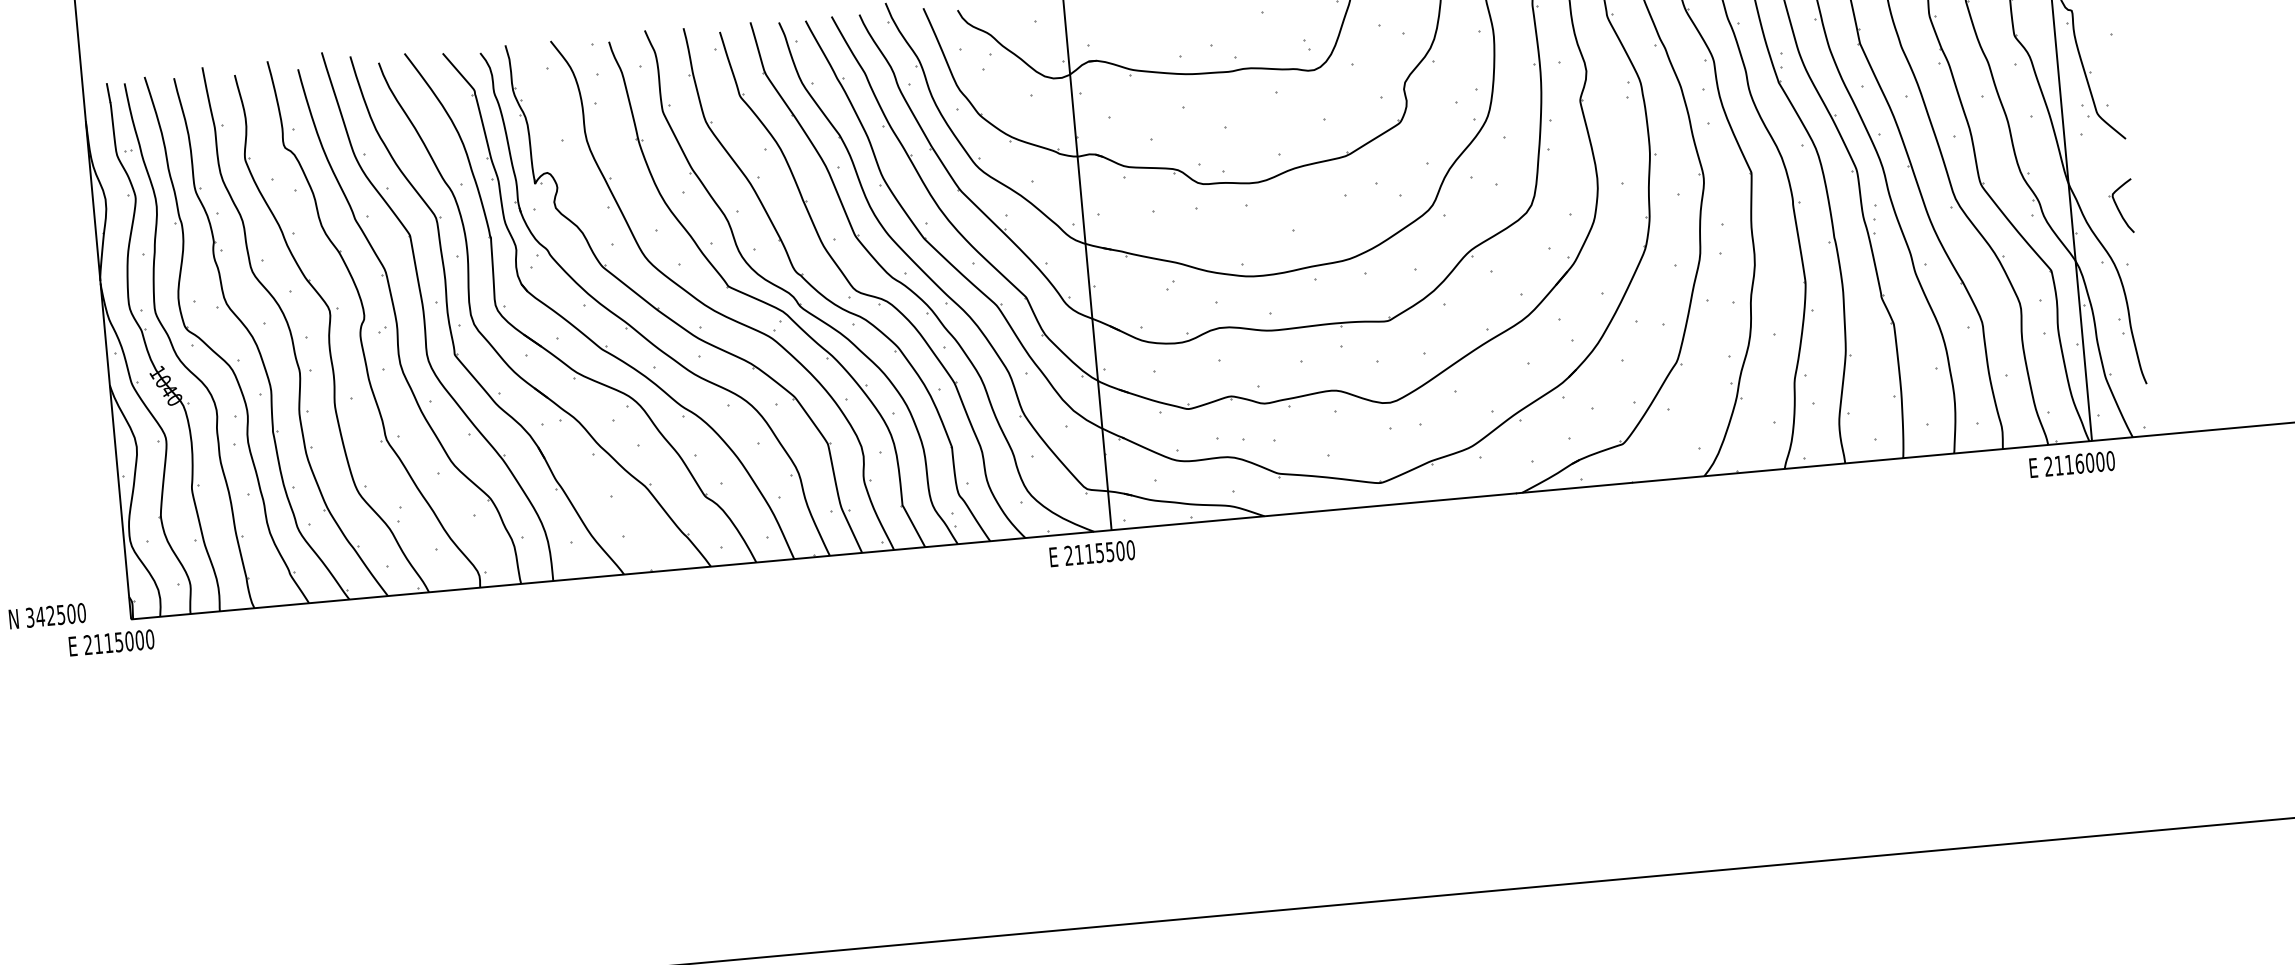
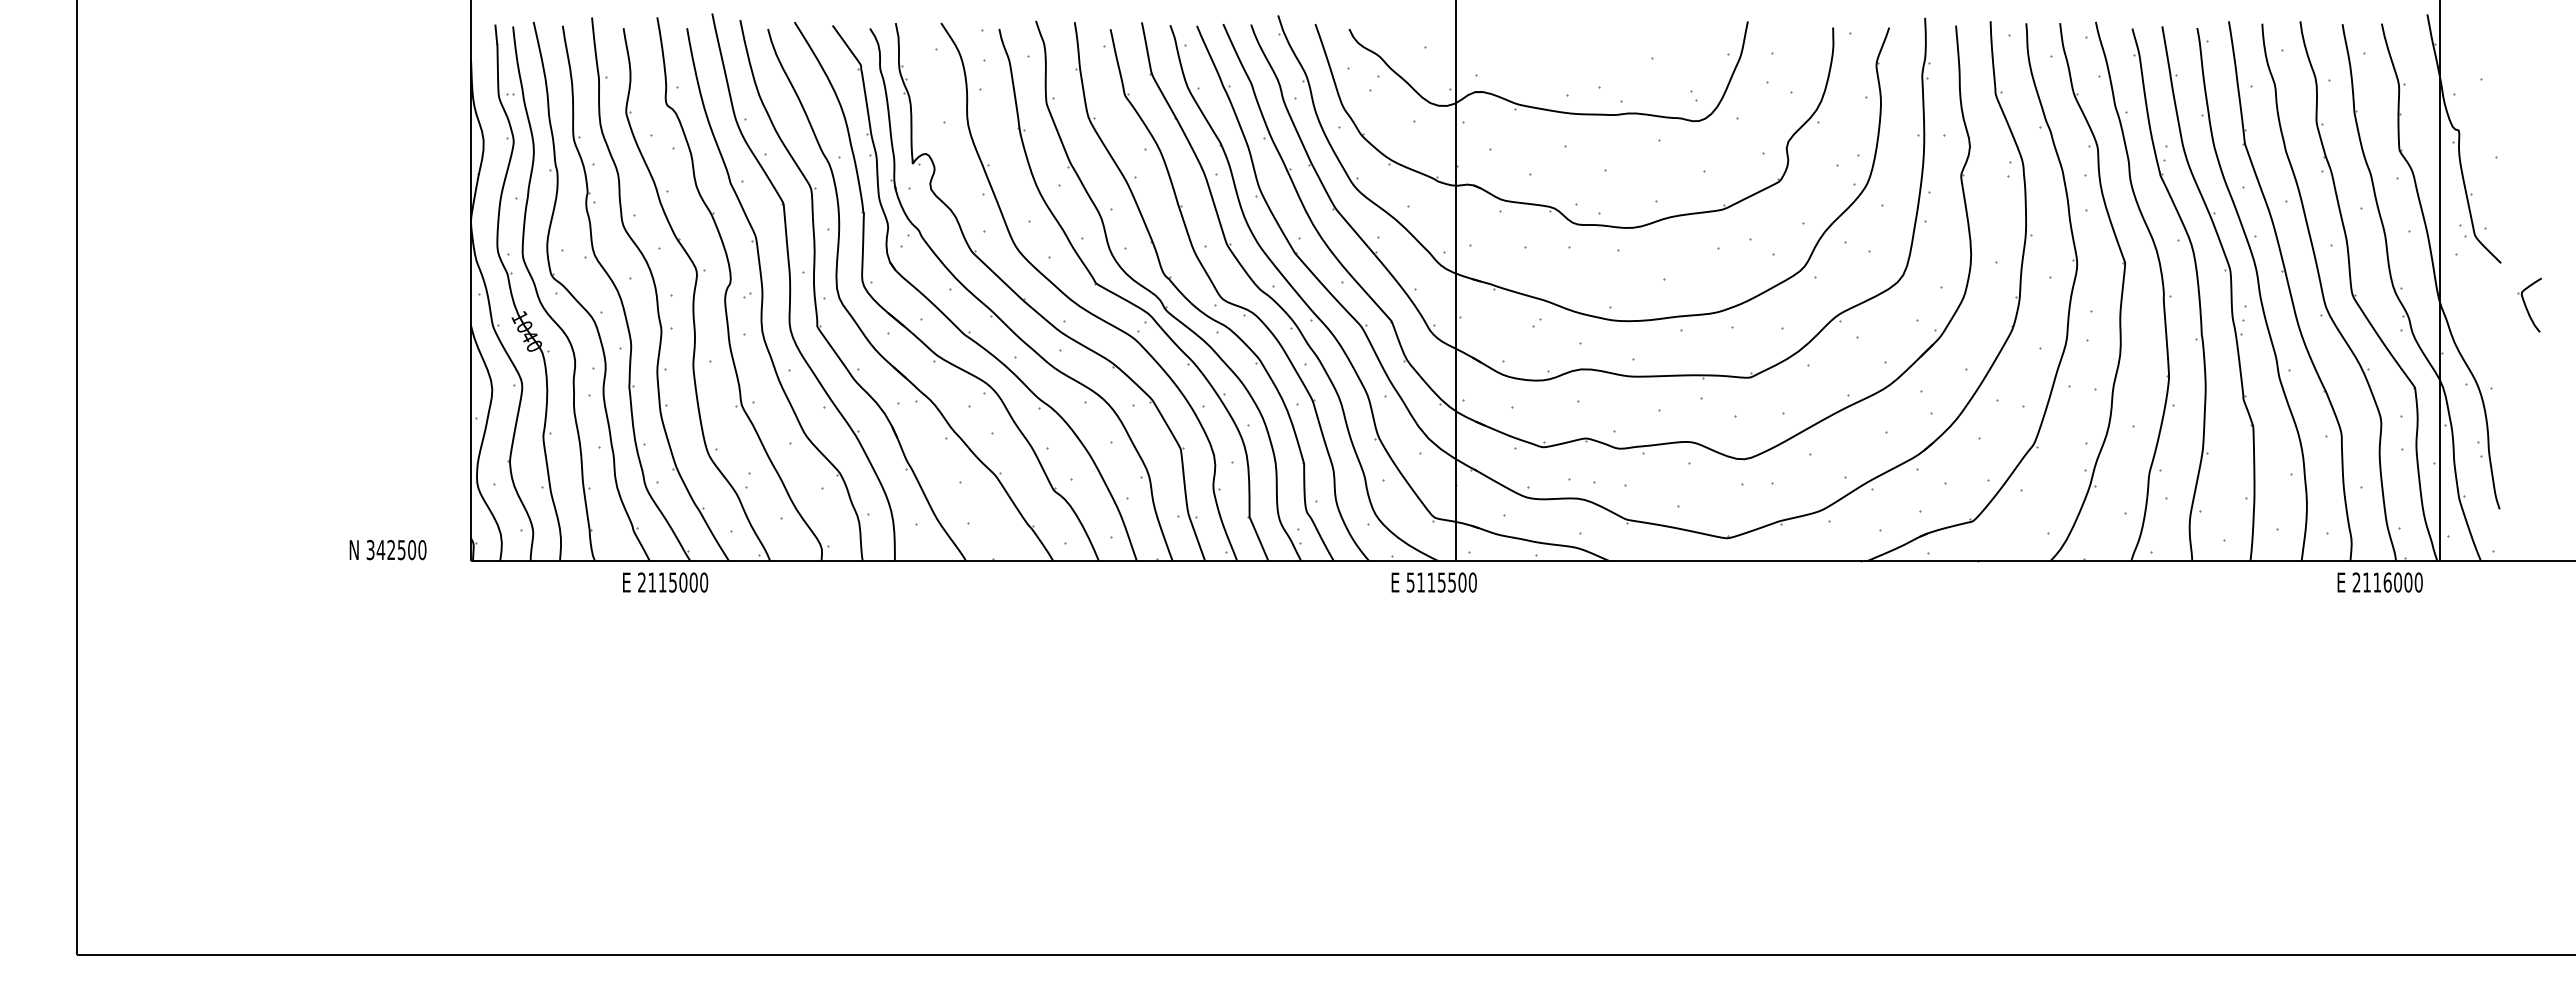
part: (2121, 205) -> (2529, 304), moved
text: (2071, 464) -> (2379, 582), moved
text: (1068, 555) -> (1410, 582), 2115500 -> 5115500
text: (111, 642) -> (665, 582), moved

